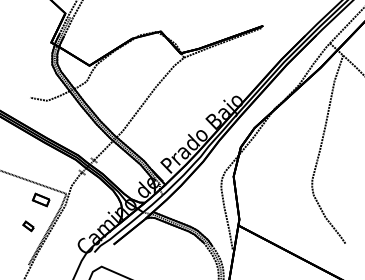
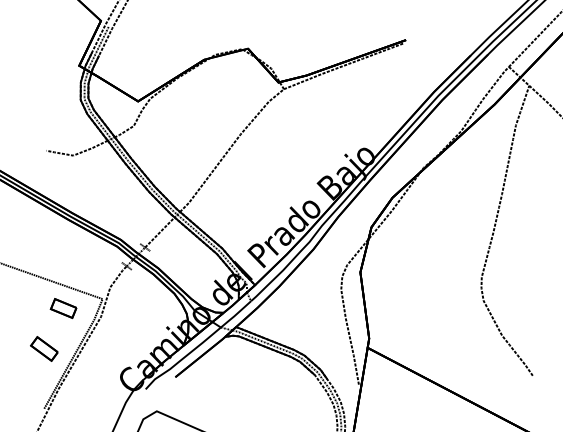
part: (28, 226) -> (44, 349), size x1.67

